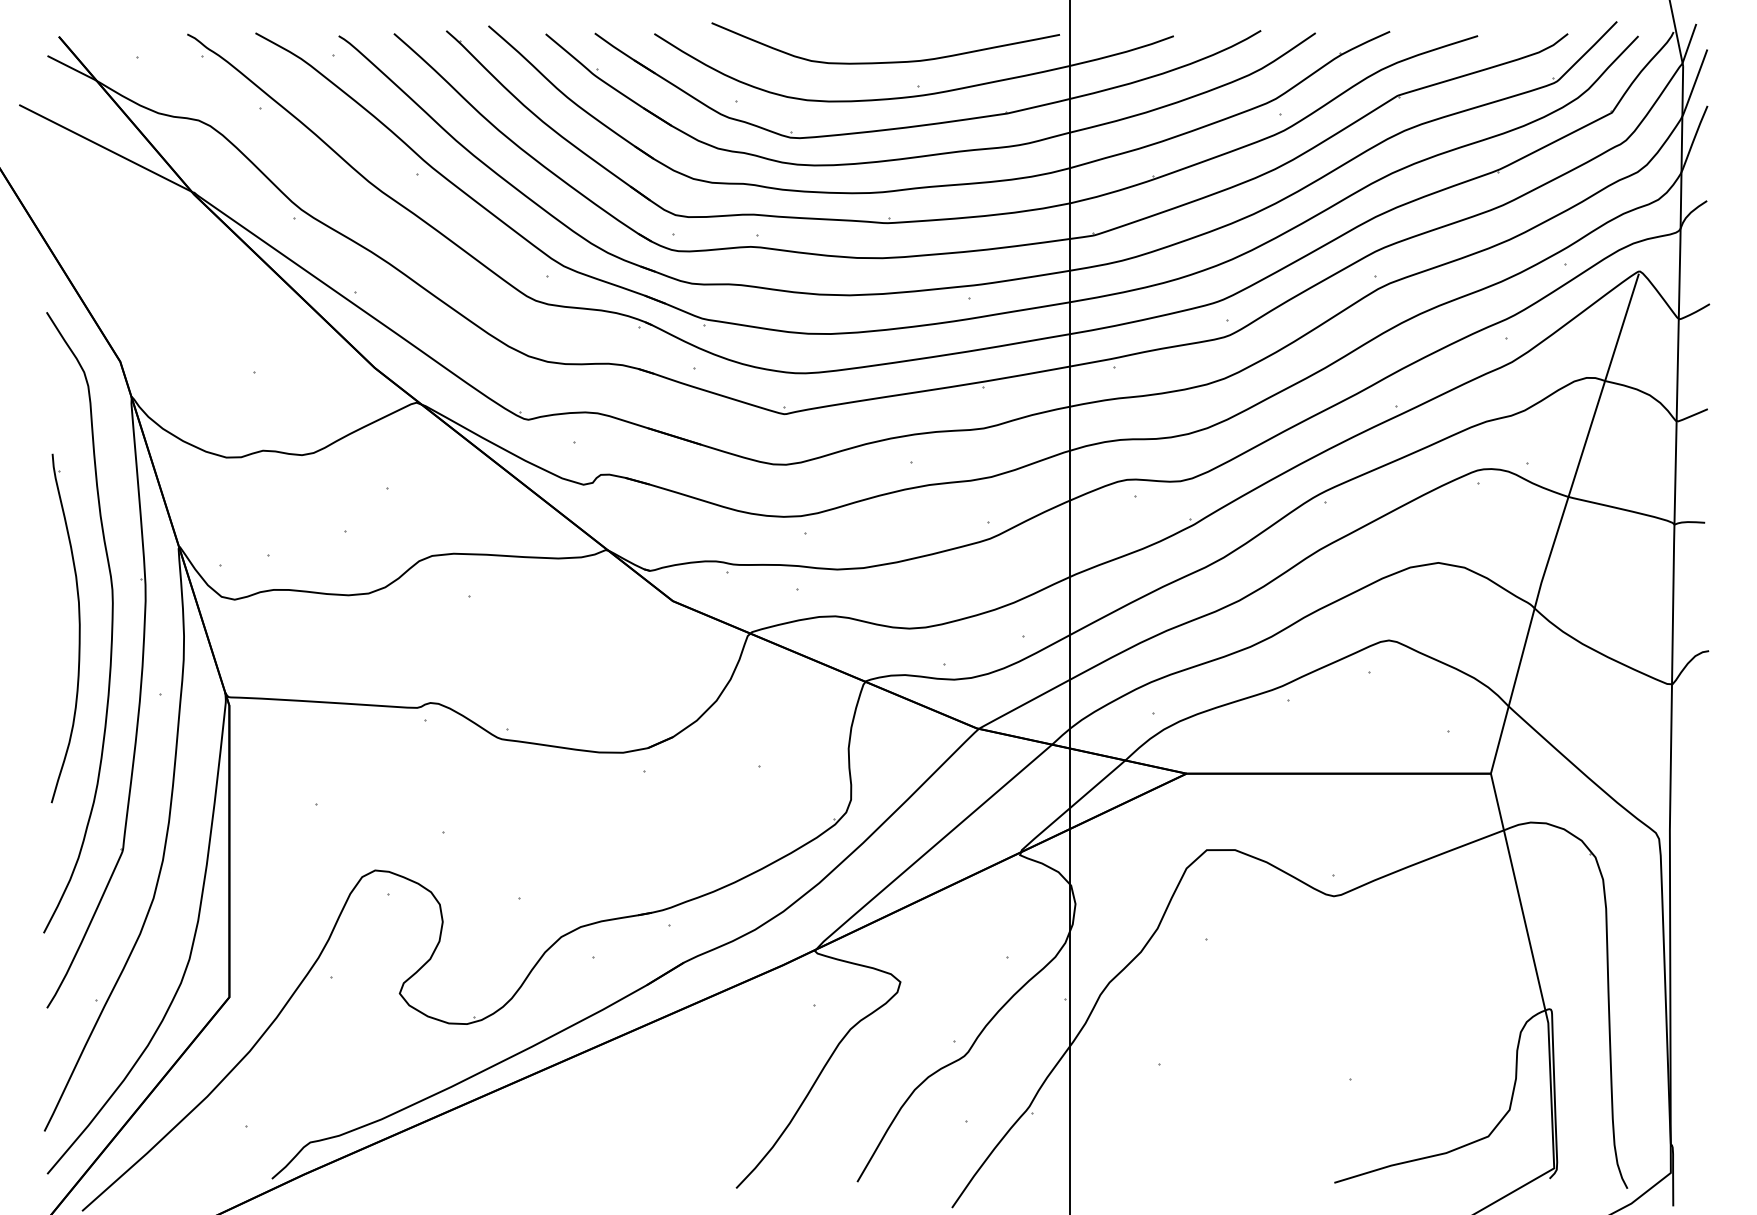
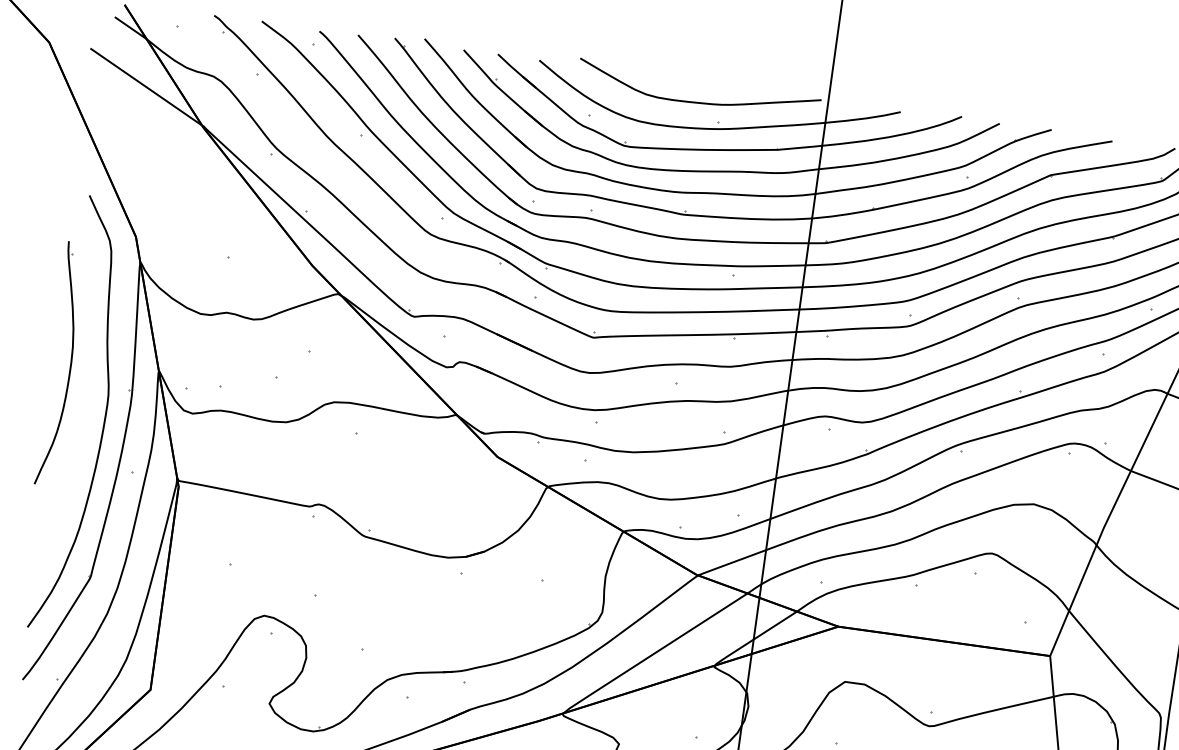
part: (78, 628) -> (70, 365), moved

